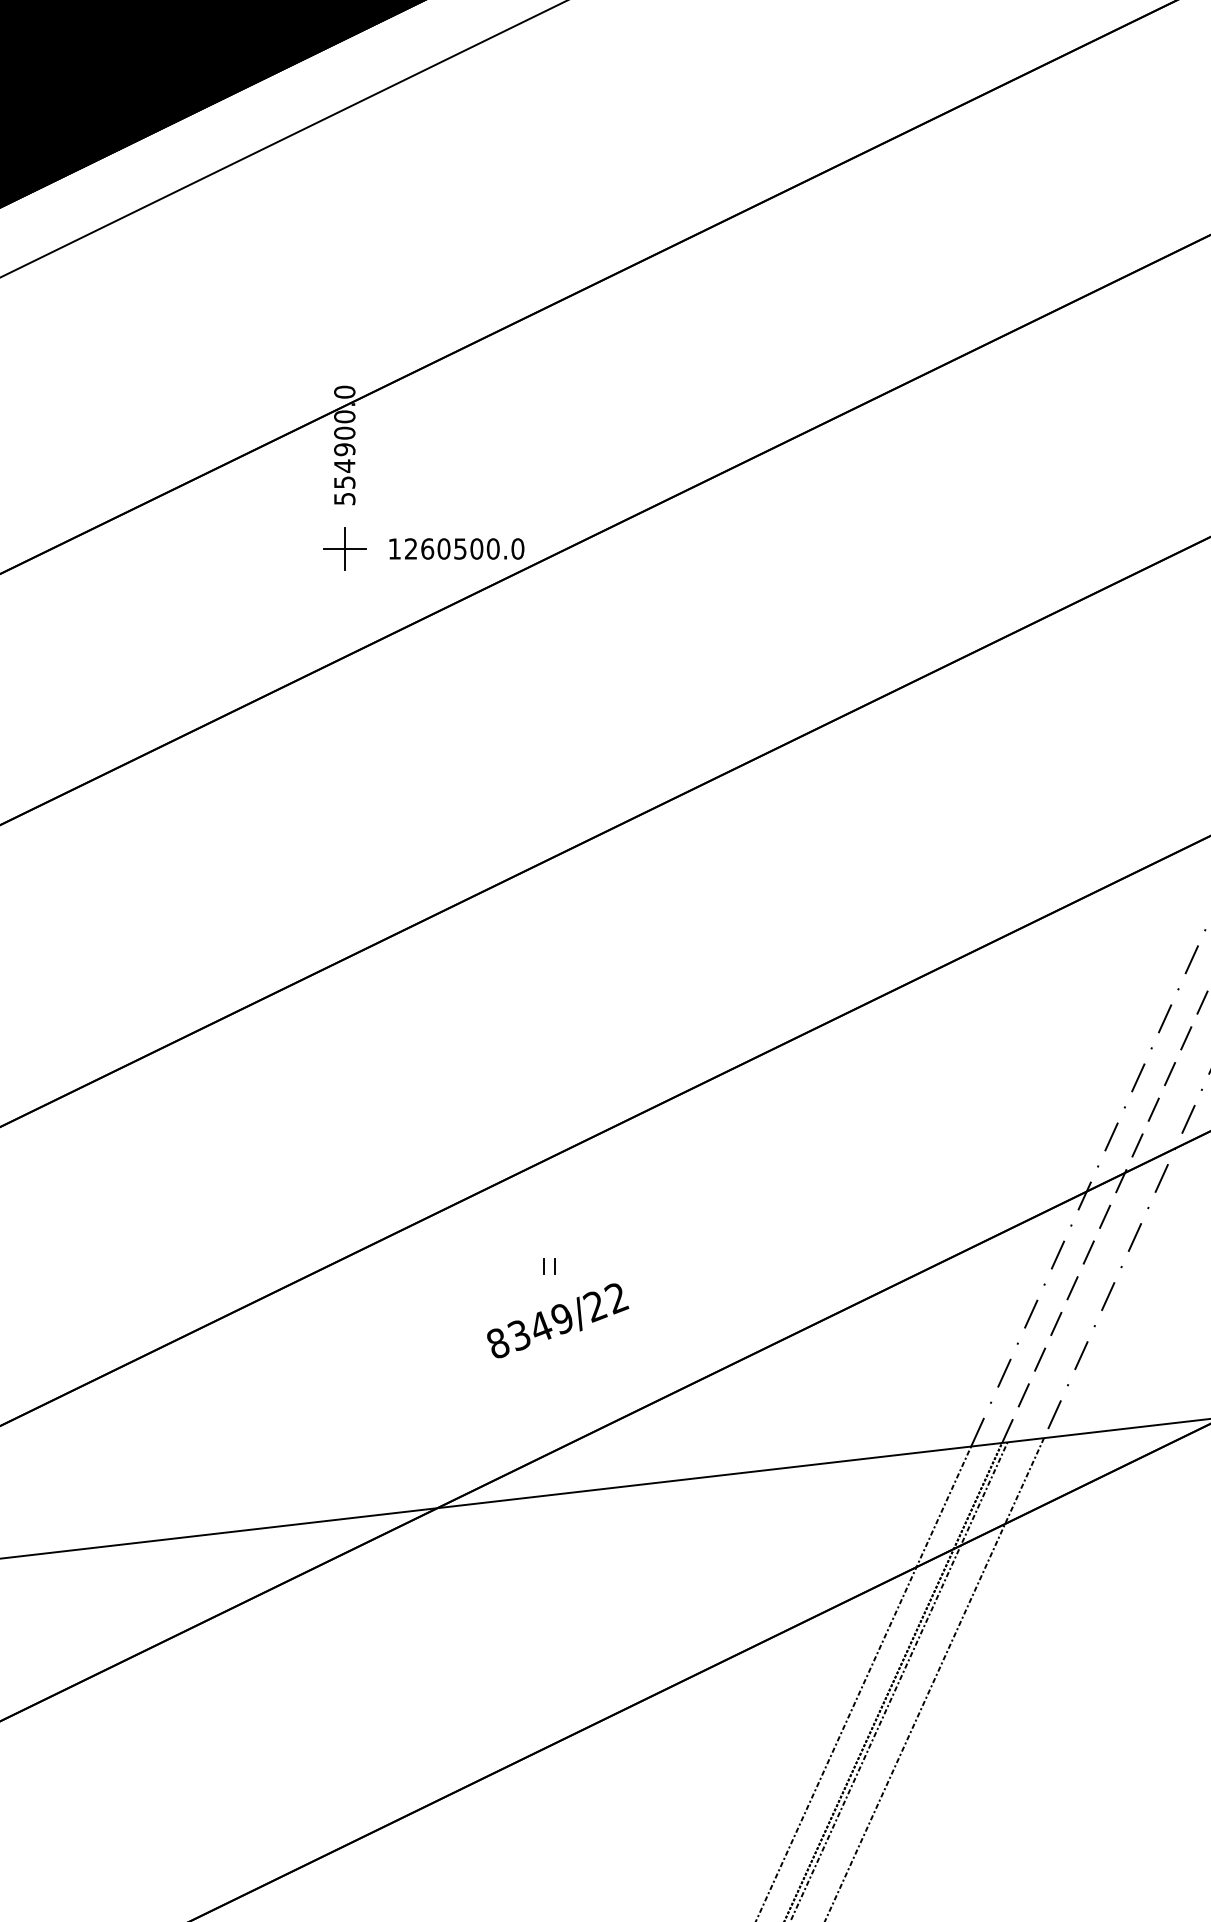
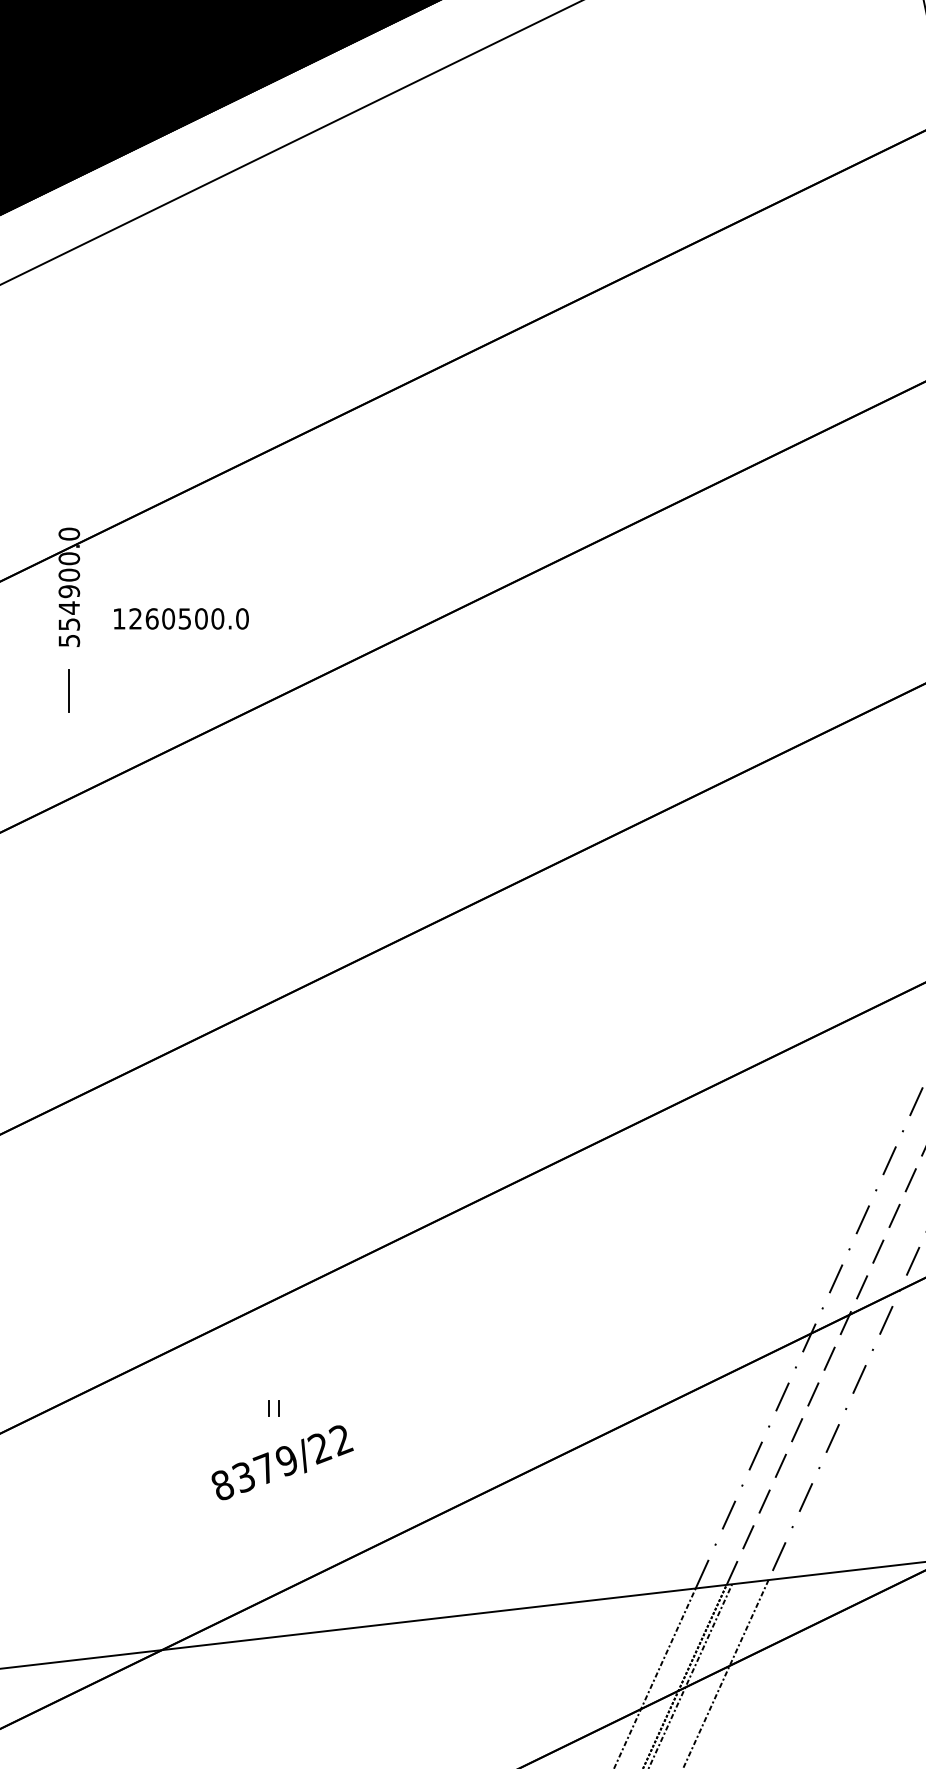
text: (456, 548) -> (181, 618), moved
line: (344, 549) -> (69, 691), removed
text: (540, 1325) -> (265, 1467), 8349/22 -> 8379/22

